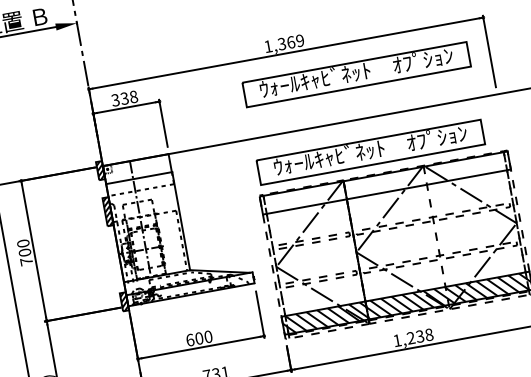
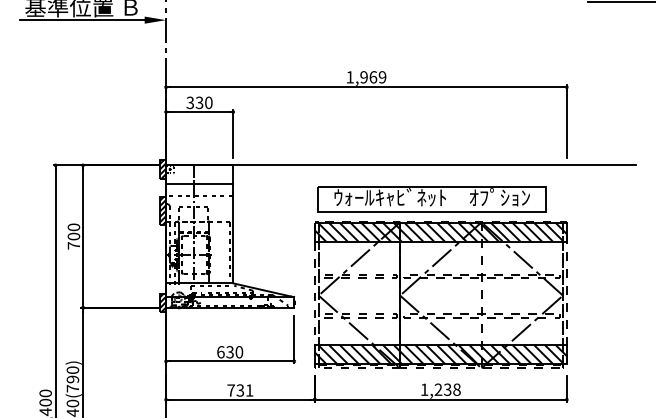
text: (281, 44) -> (363, 77), 1,369 -> 1,969
part: (356, 74) -> (431, 120), removed
text: (133, 96) -> (208, 102), 338 -> 330
hatch: (384, 183) -> (440, 232), added
text: (198, 338) -> (229, 352), 600 -> 630

